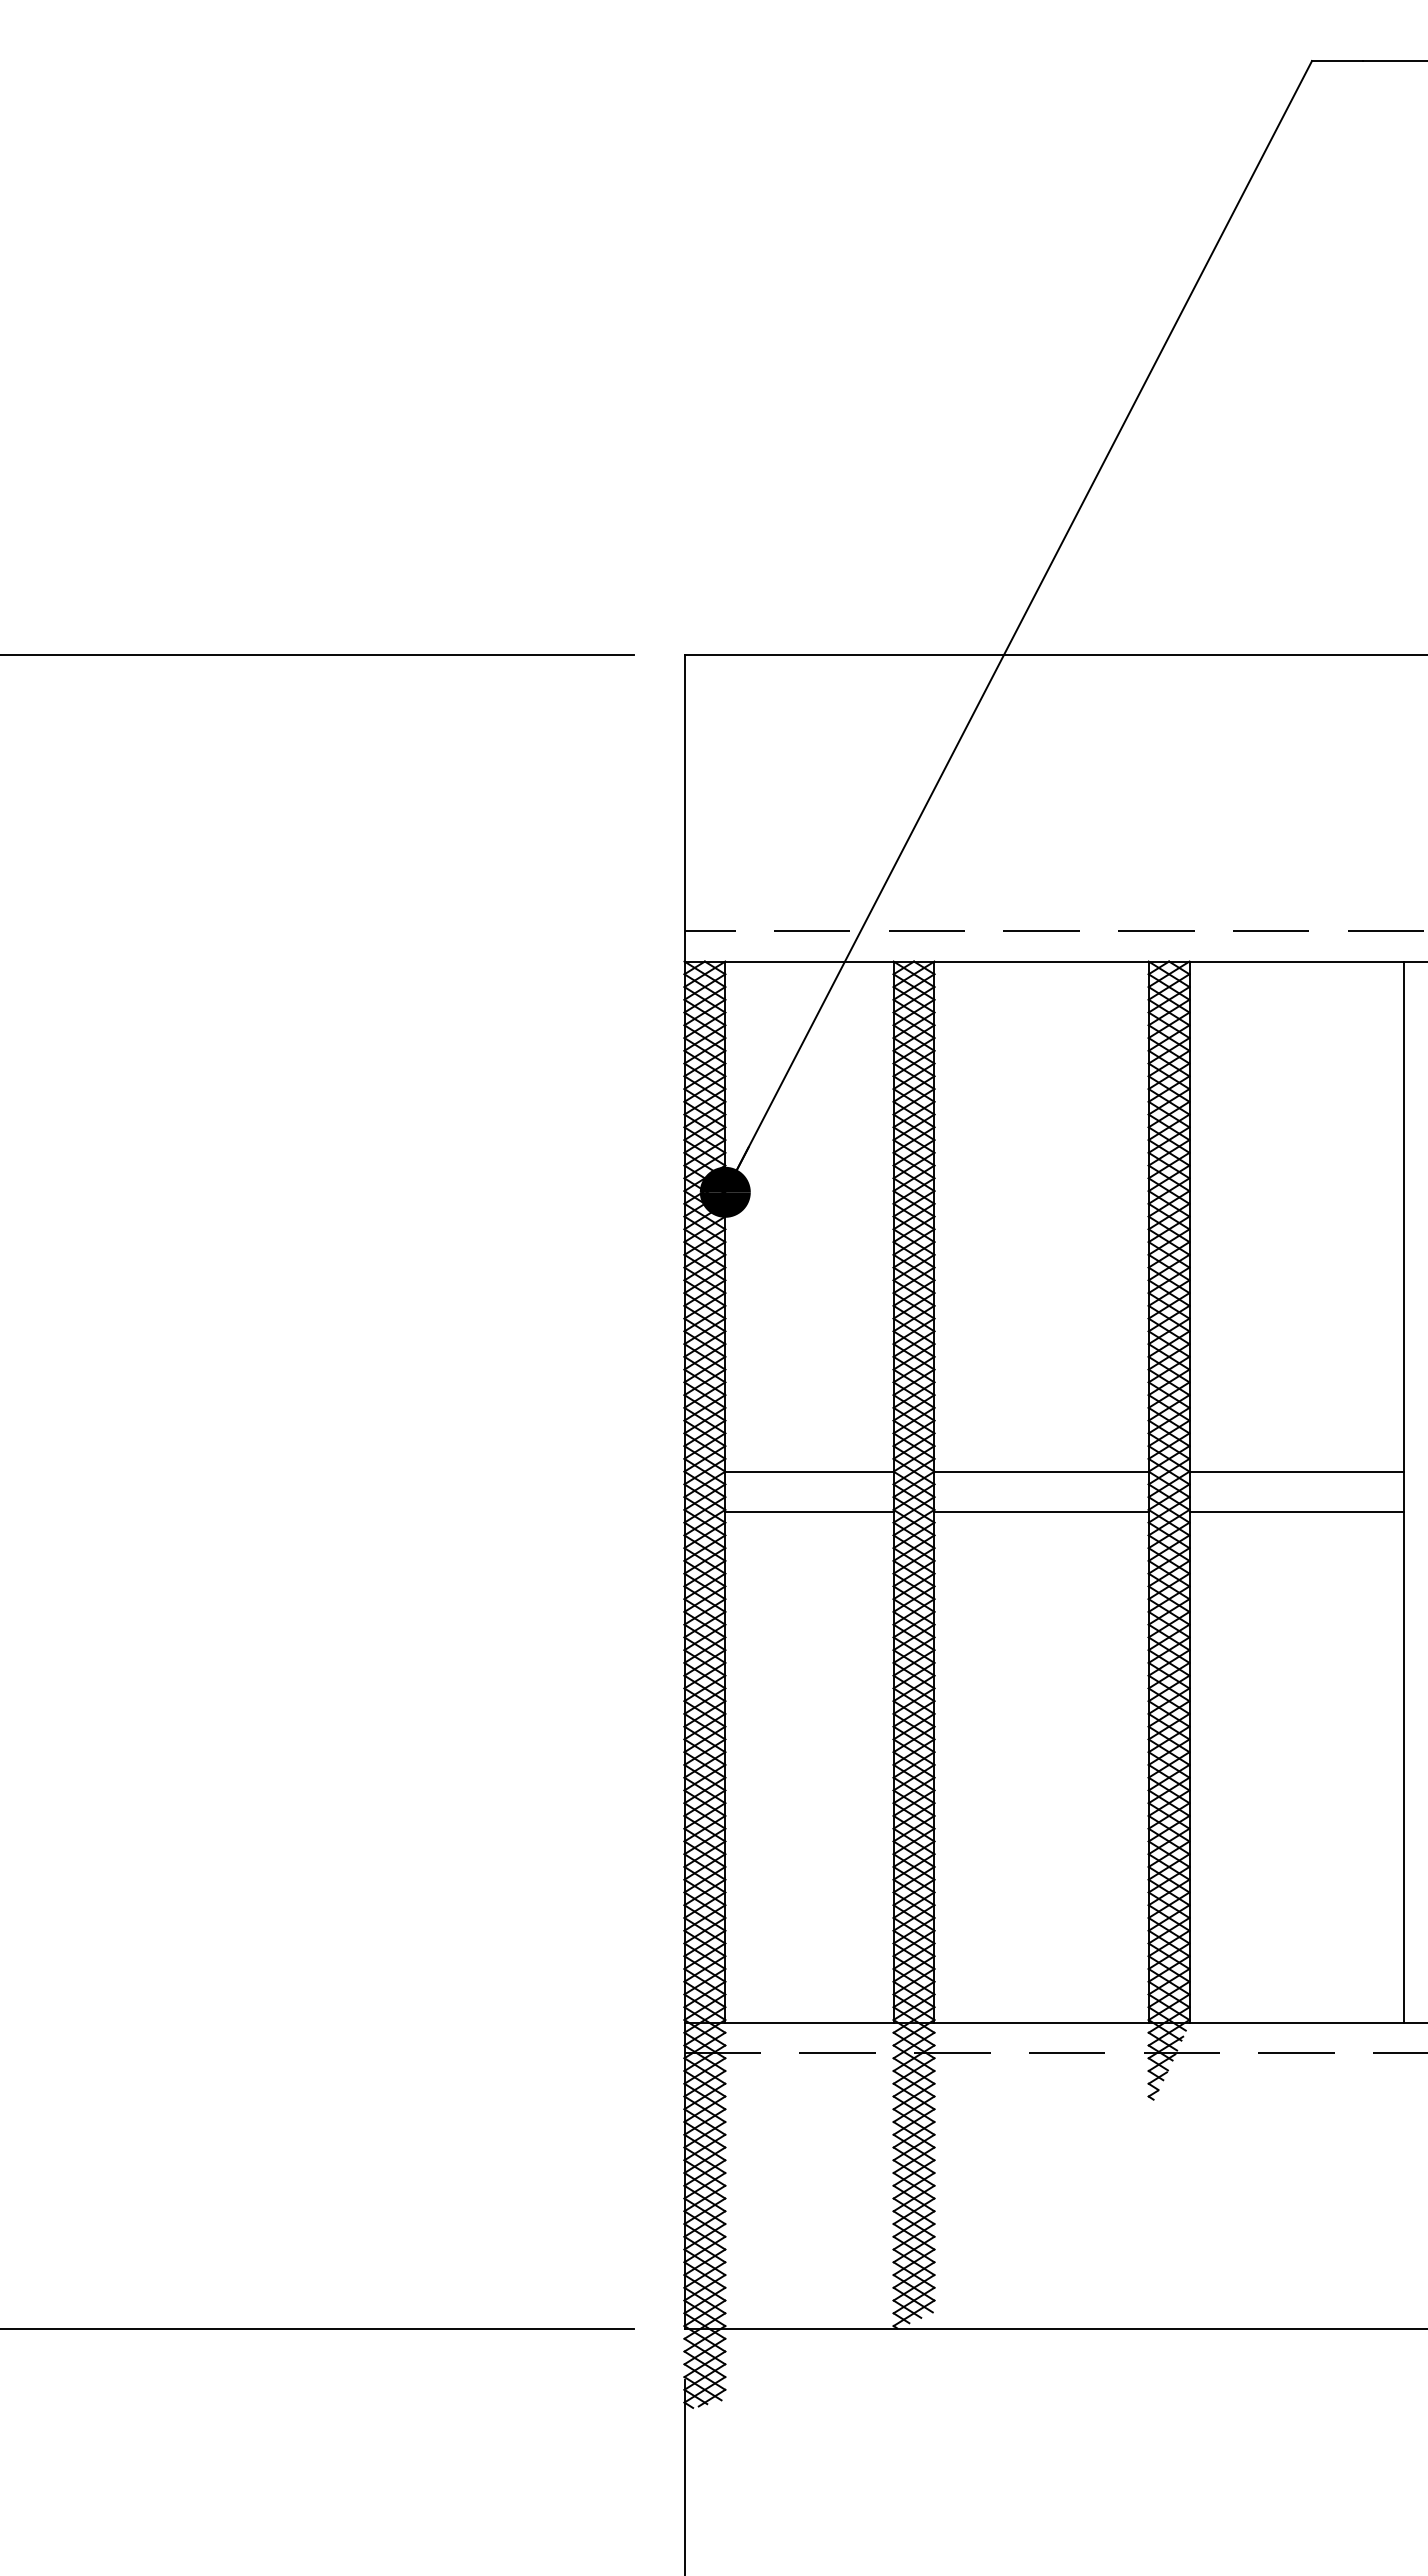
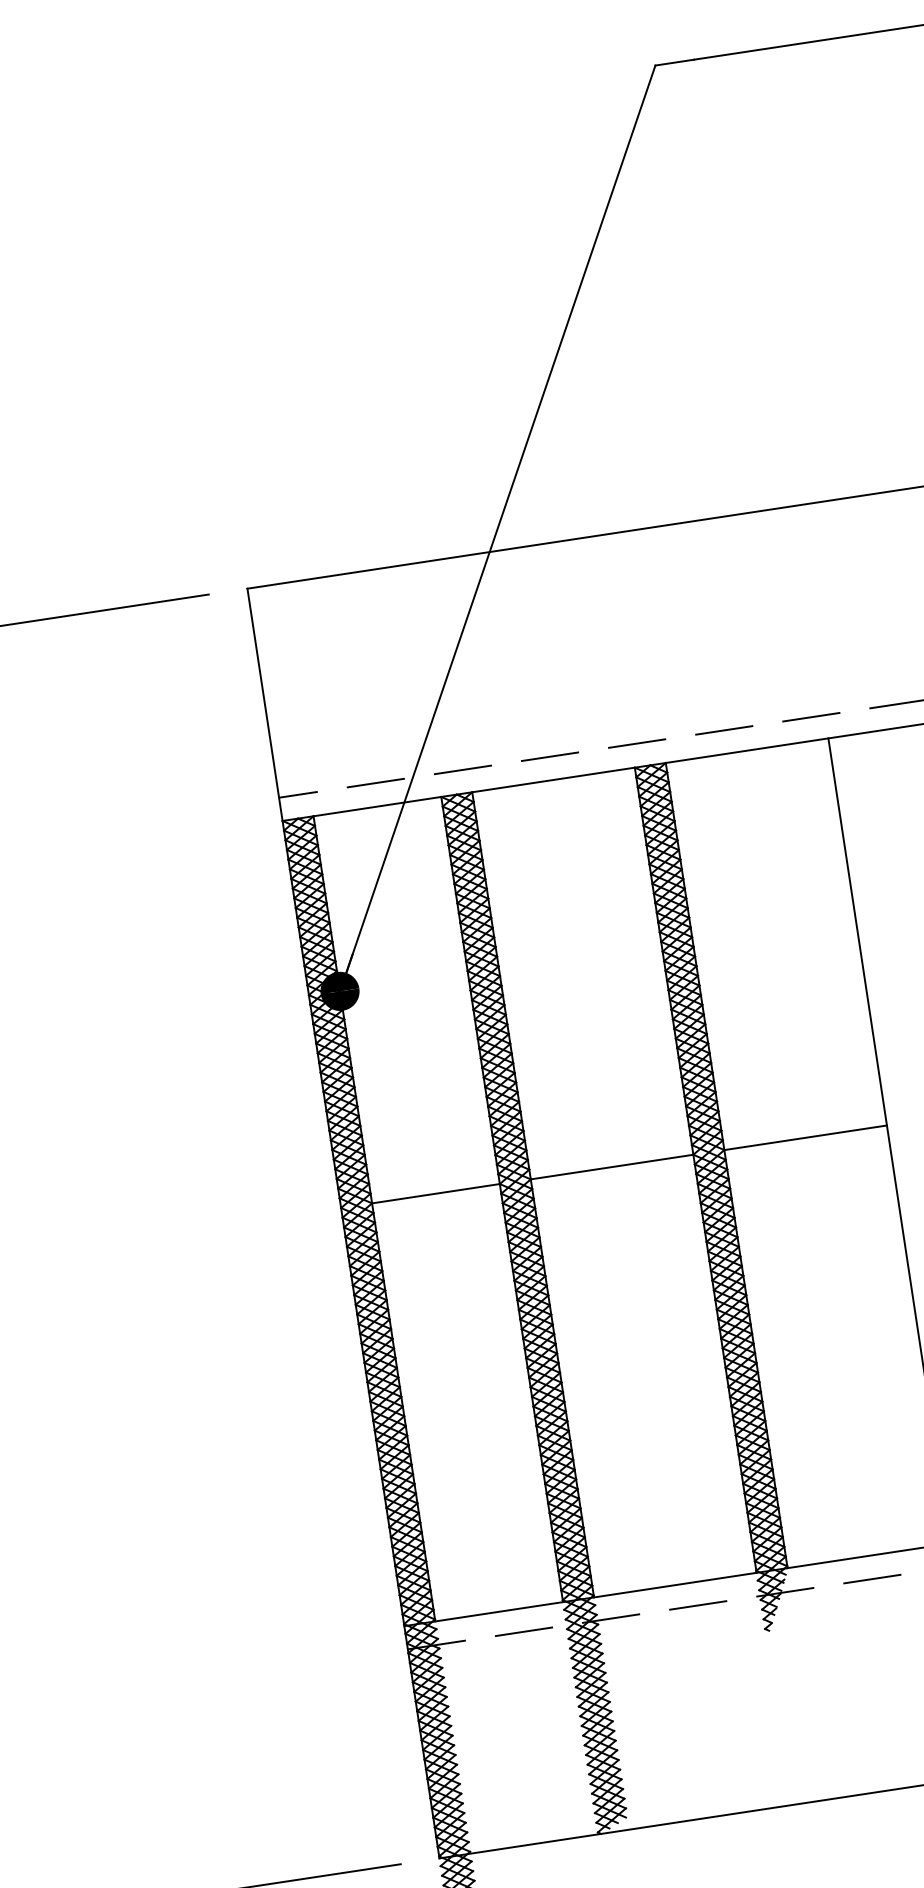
line: (809, 1512) -> (440, 1224), removed
line: (1041, 1512) -> (616, 1198), removed
line: (1296, 1512) -> (810, 1168), removed

